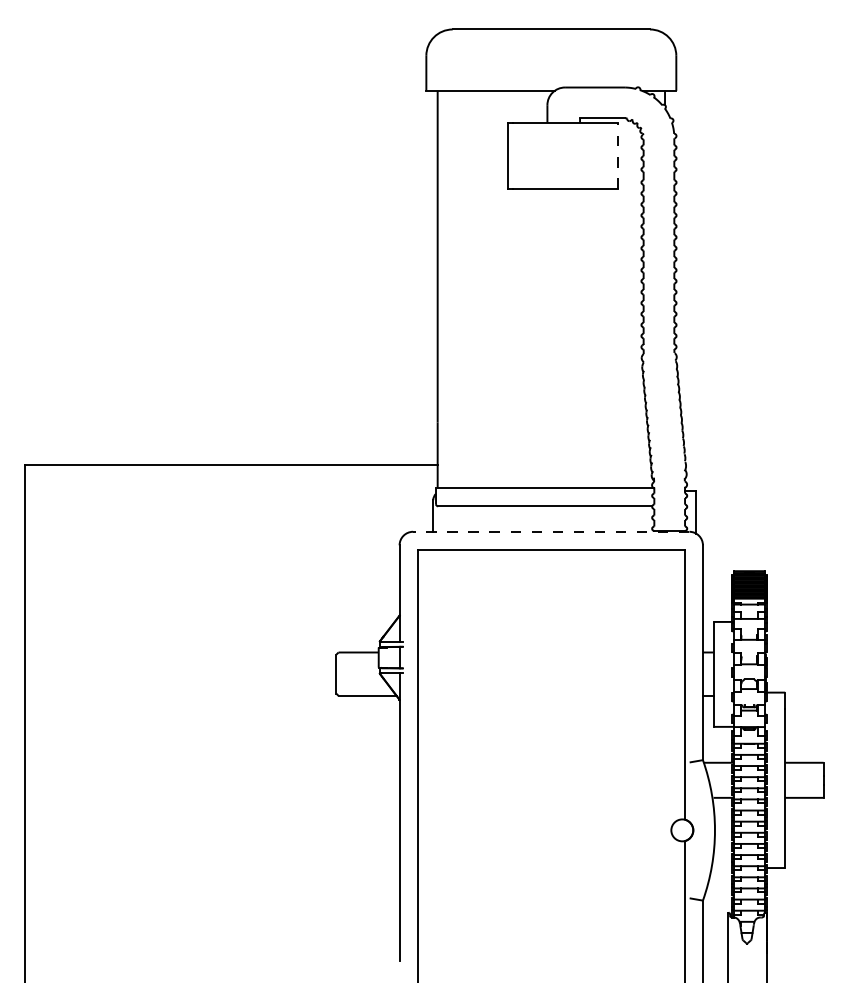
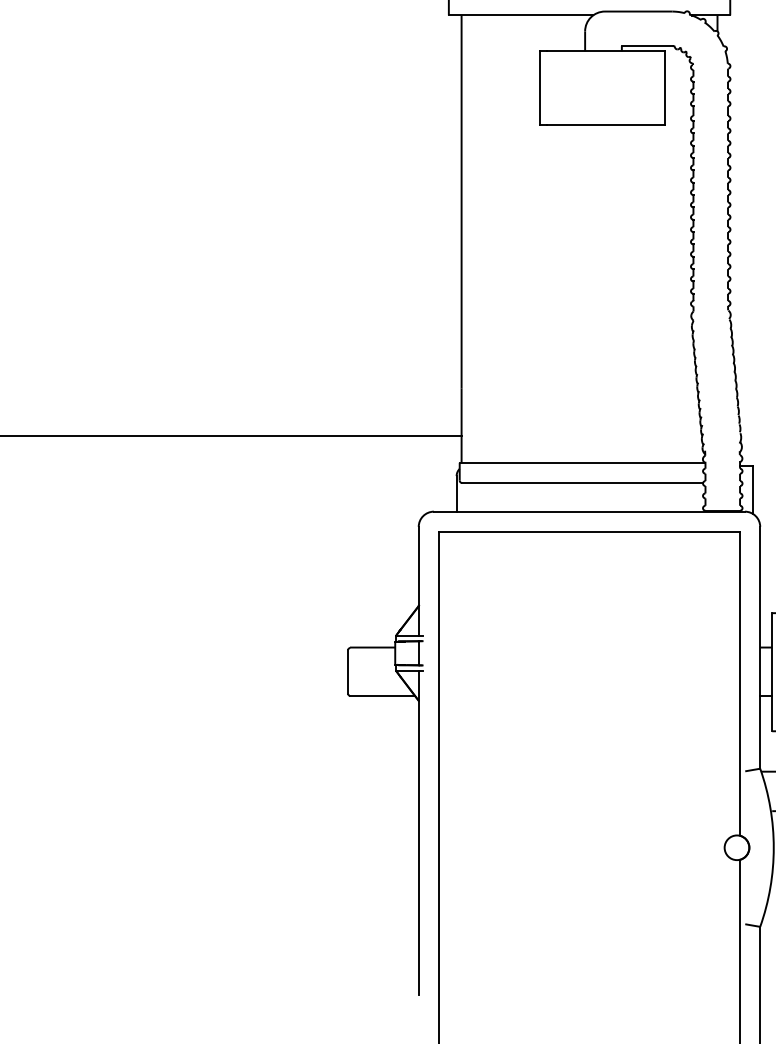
line: (618, 155) -> (665, 88), dashed -> solid
line: (550, 531) -> (588, 511), dashed -> solid

